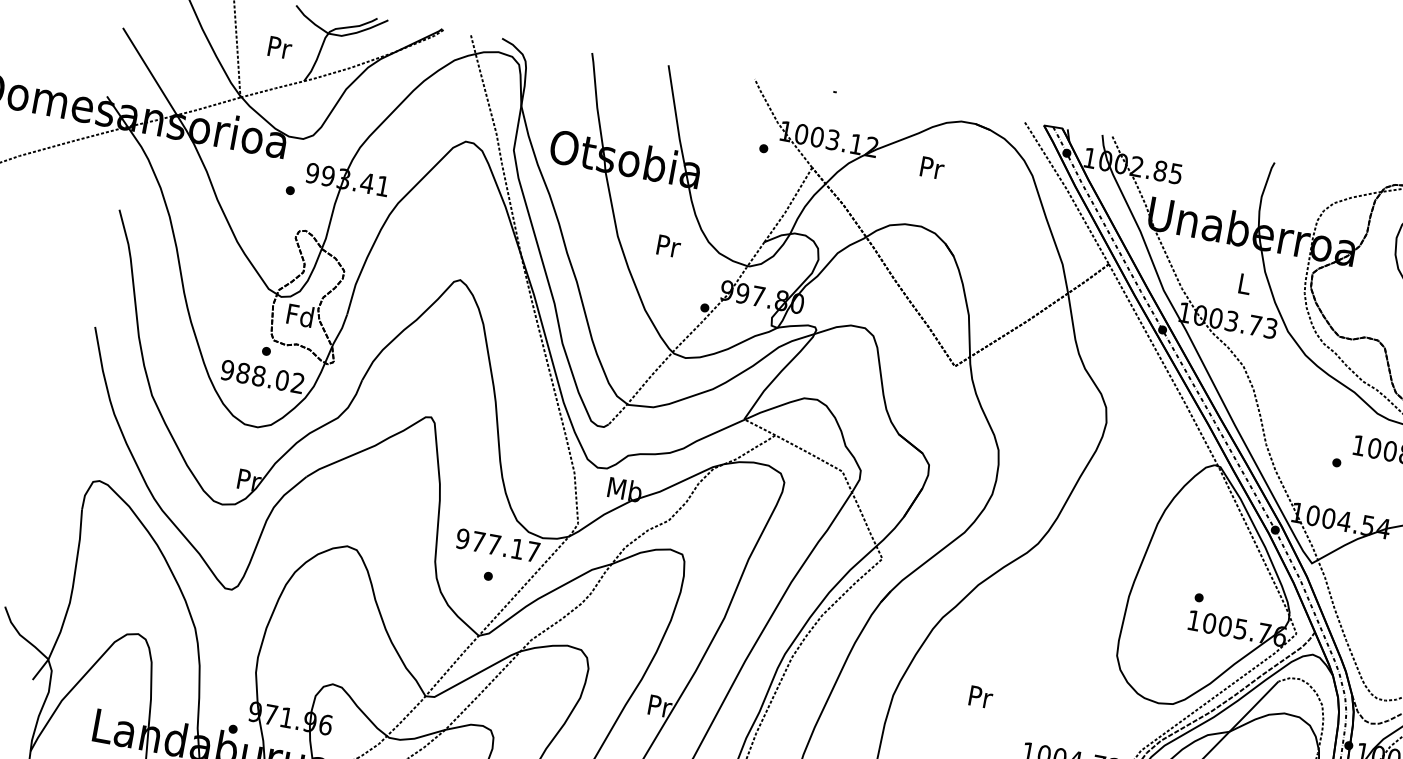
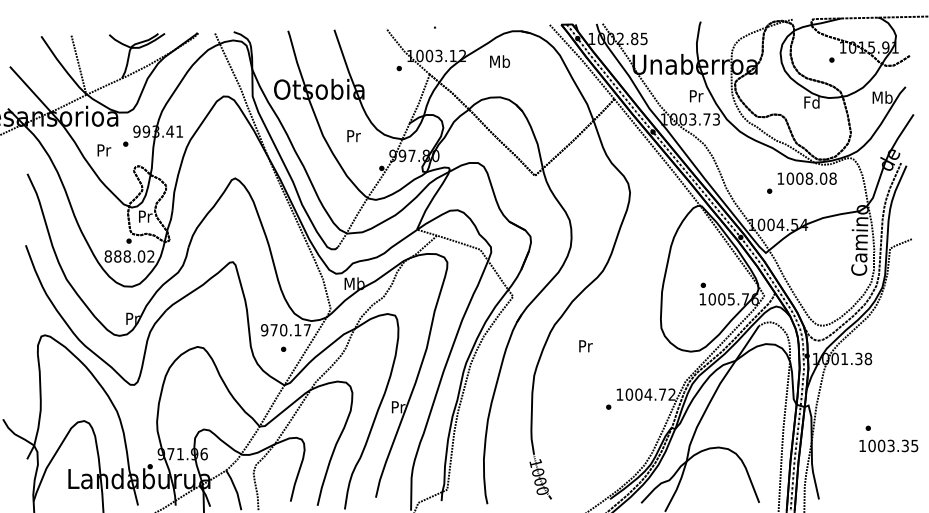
text: (280, 47) -> (104, 150), moved
text: (932, 167) -> (500, 61), Pr -> Mb
text: (1244, 284) -> (696, 96), L -> Pr
text: (299, 315) -> (144, 216), Fd -> Pr
text: (226, 370) -> (107, 256), 988.02 -> 888.02
text: (493, 545) -> (283, 330), 977.17 -> 970.17
text: (980, 697) -> (585, 346), moved

